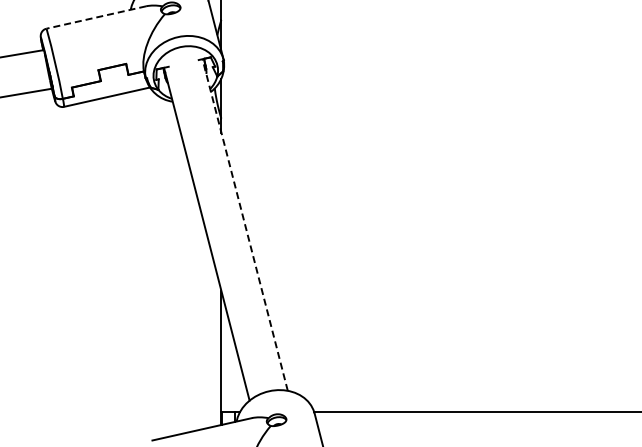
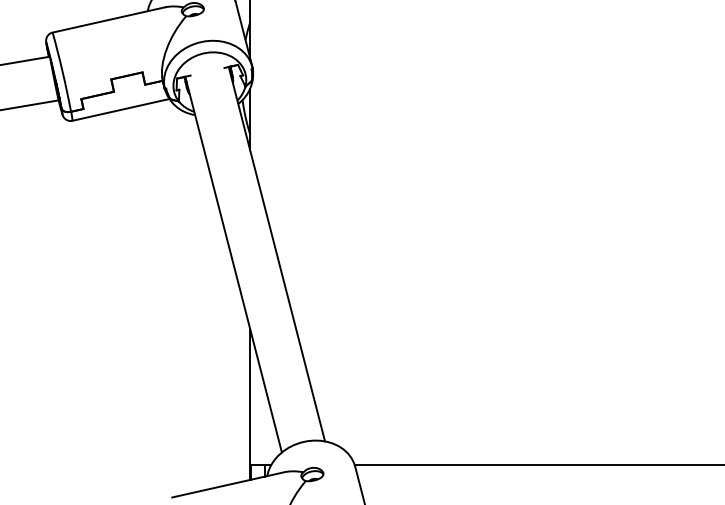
line: (95, 17) -> (107, 19), dashed -> solid
line: (245, 224) -> (277, 253), dashed -> solid

